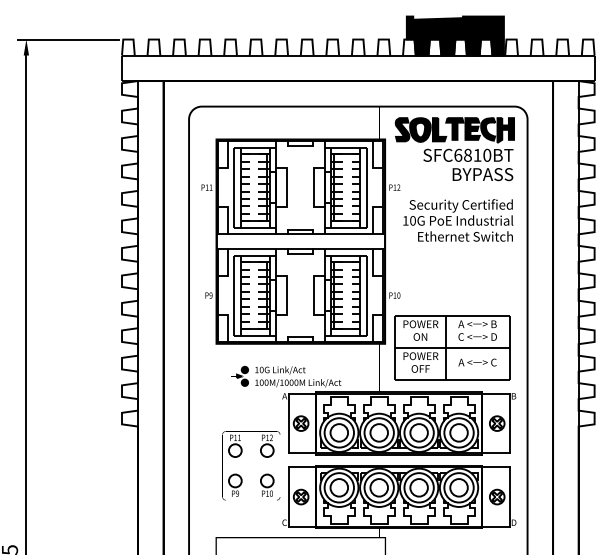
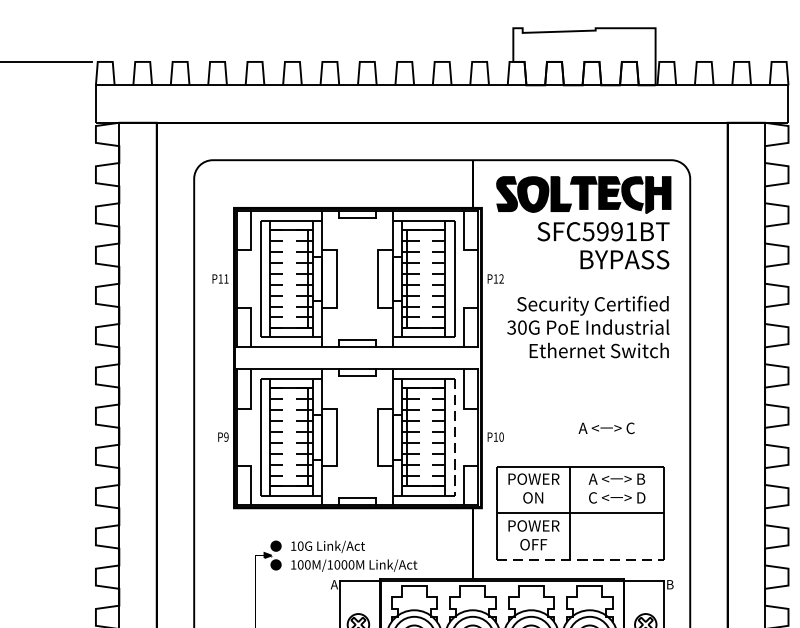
fill: (454, 35) -> (583, 56), removed
text: (472, 154) -> (609, 230), SFC6810BT -> SFC5991BT
text: (405, 220) -> (511, 327), 10G -> 30G
line: (366, 295) -> (454, 437), solid -> dashed
text: (477, 362) -> (606, 428), moved
line: (453, 379) -> (581, 560), solid -> dashed

